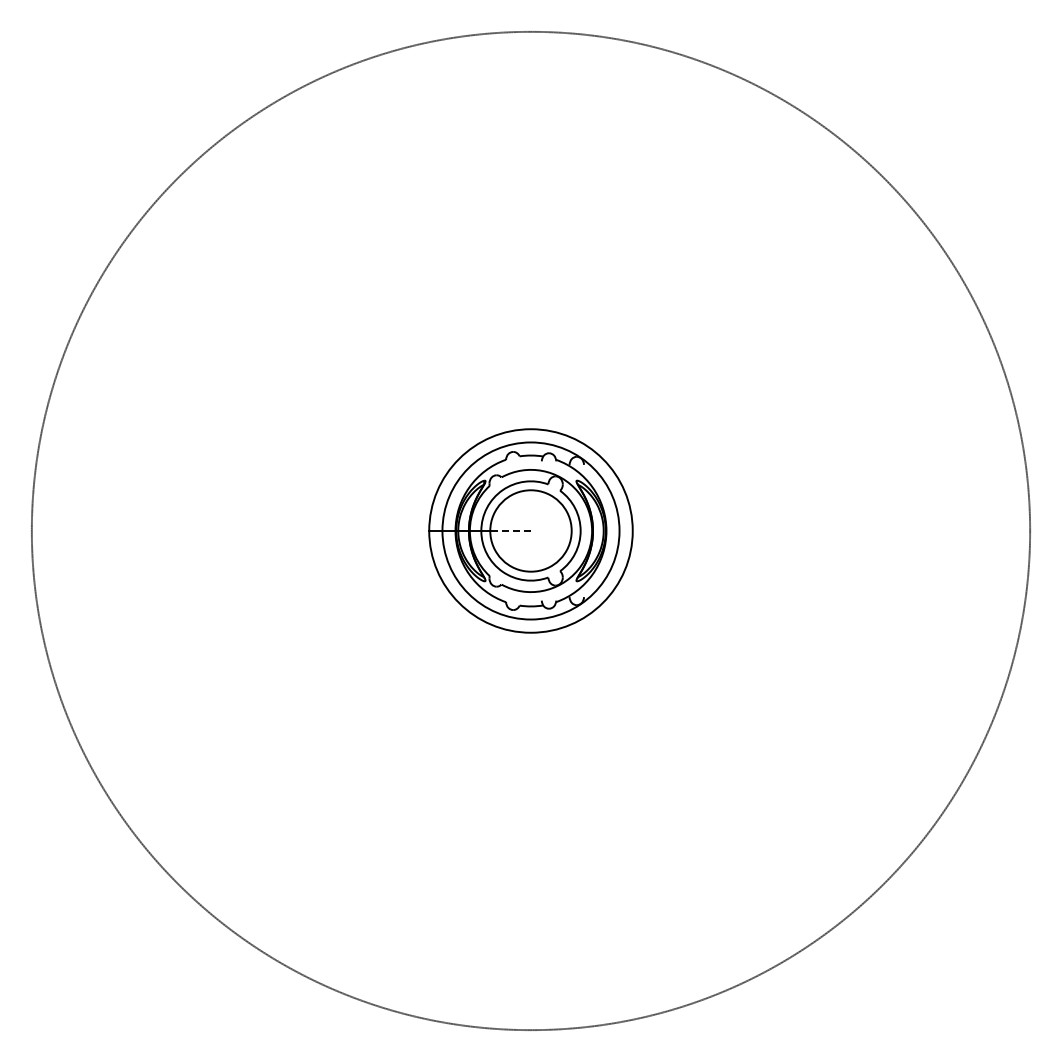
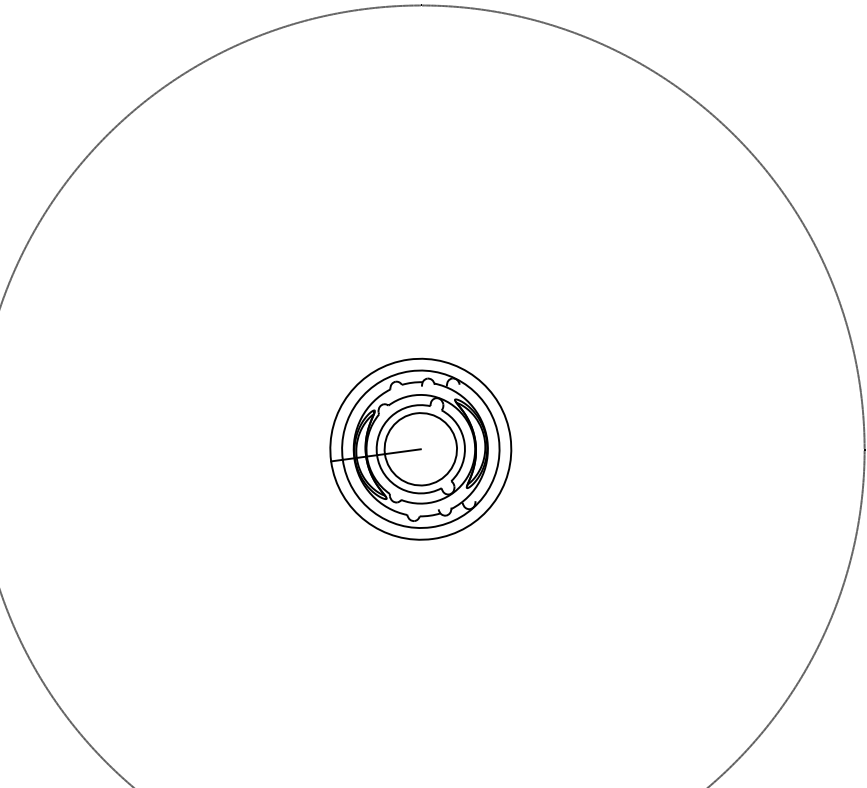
line: (510, 531) -> (402, 452), dashed -> solid

